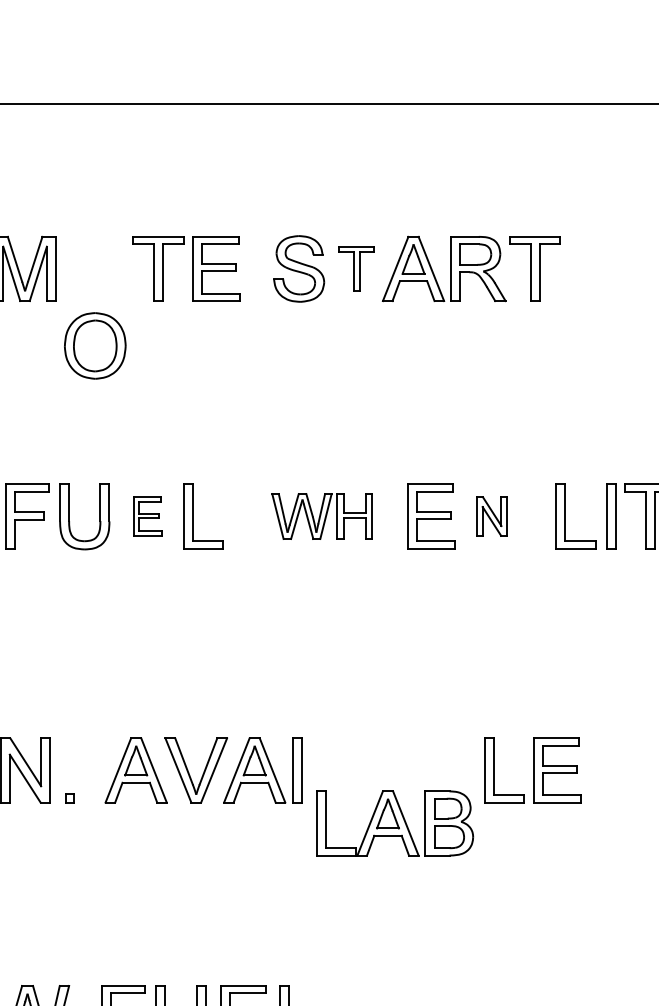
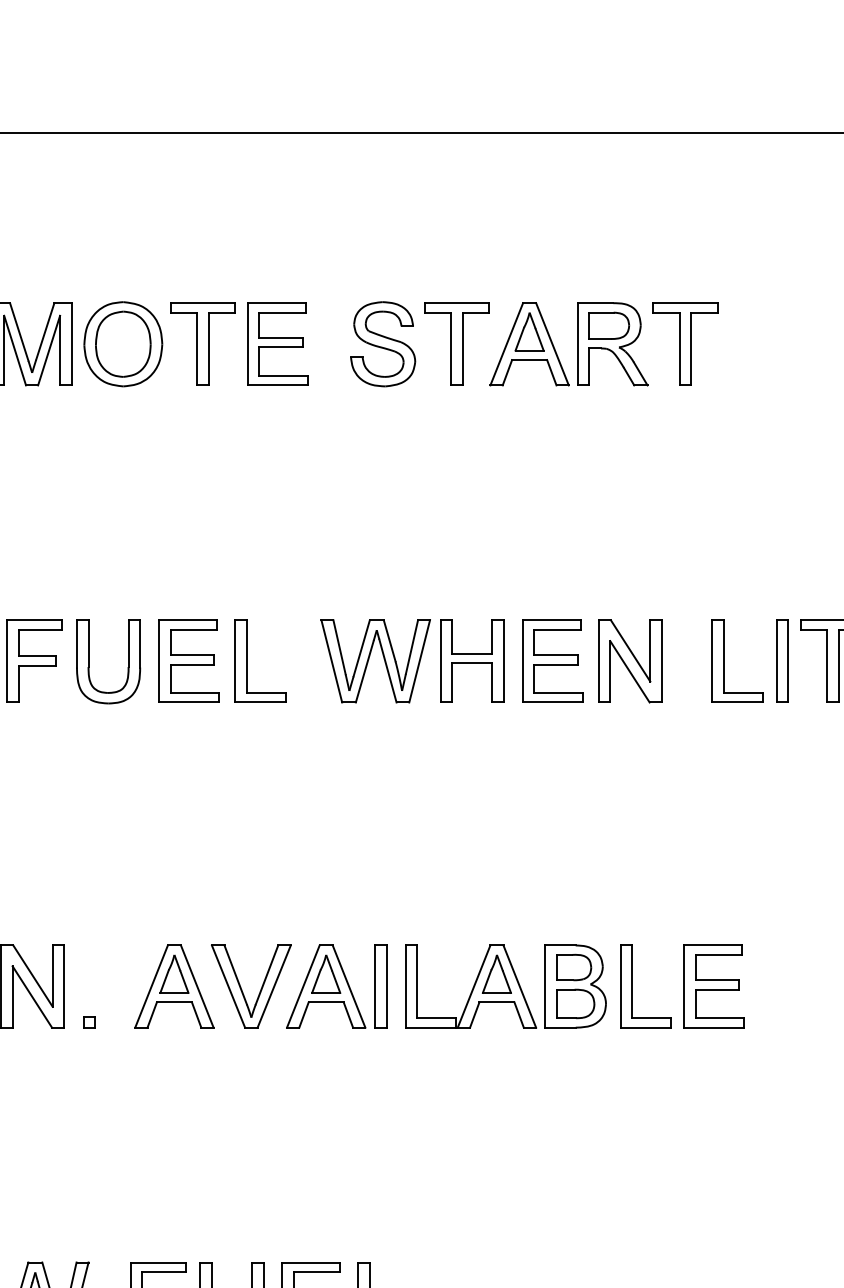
part: (356, 268) -> (456, 343), size x1.43
part: (95, 345) -> (123, 343), moved
part: (147, 516) -> (188, 661), size x1.67
part: (321, 516) -> (411, 661), size x1.43
part: (491, 516) -> (629, 661), size x1.67
part: (395, 823) -> (506, 986), moved

